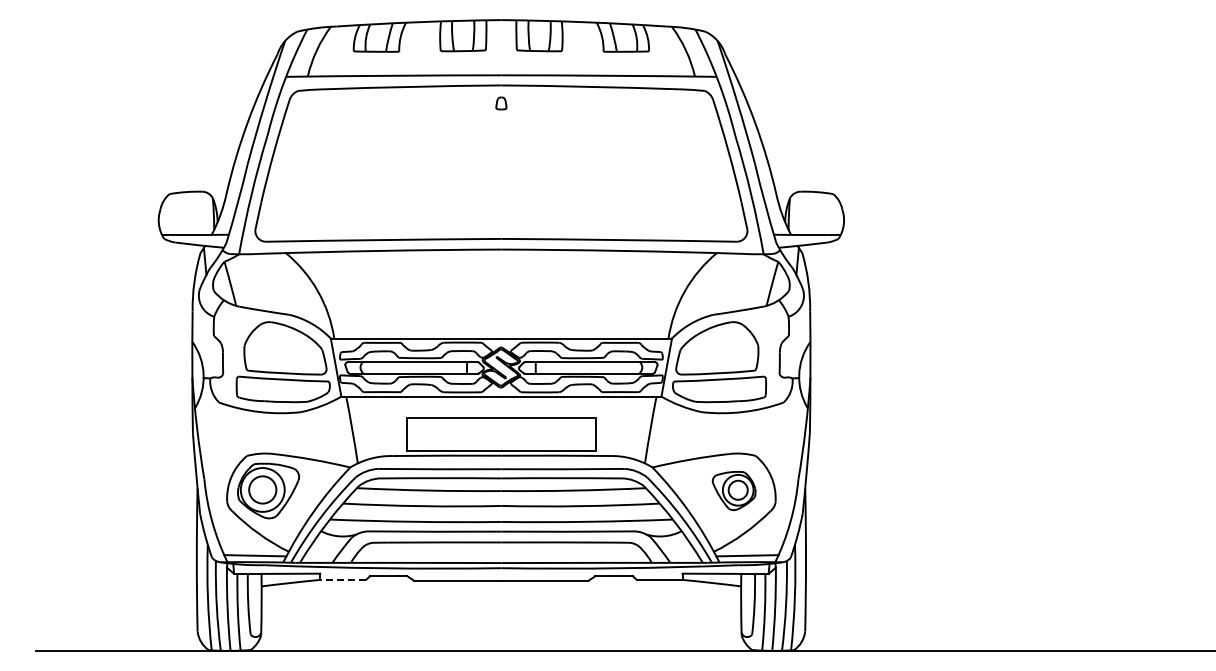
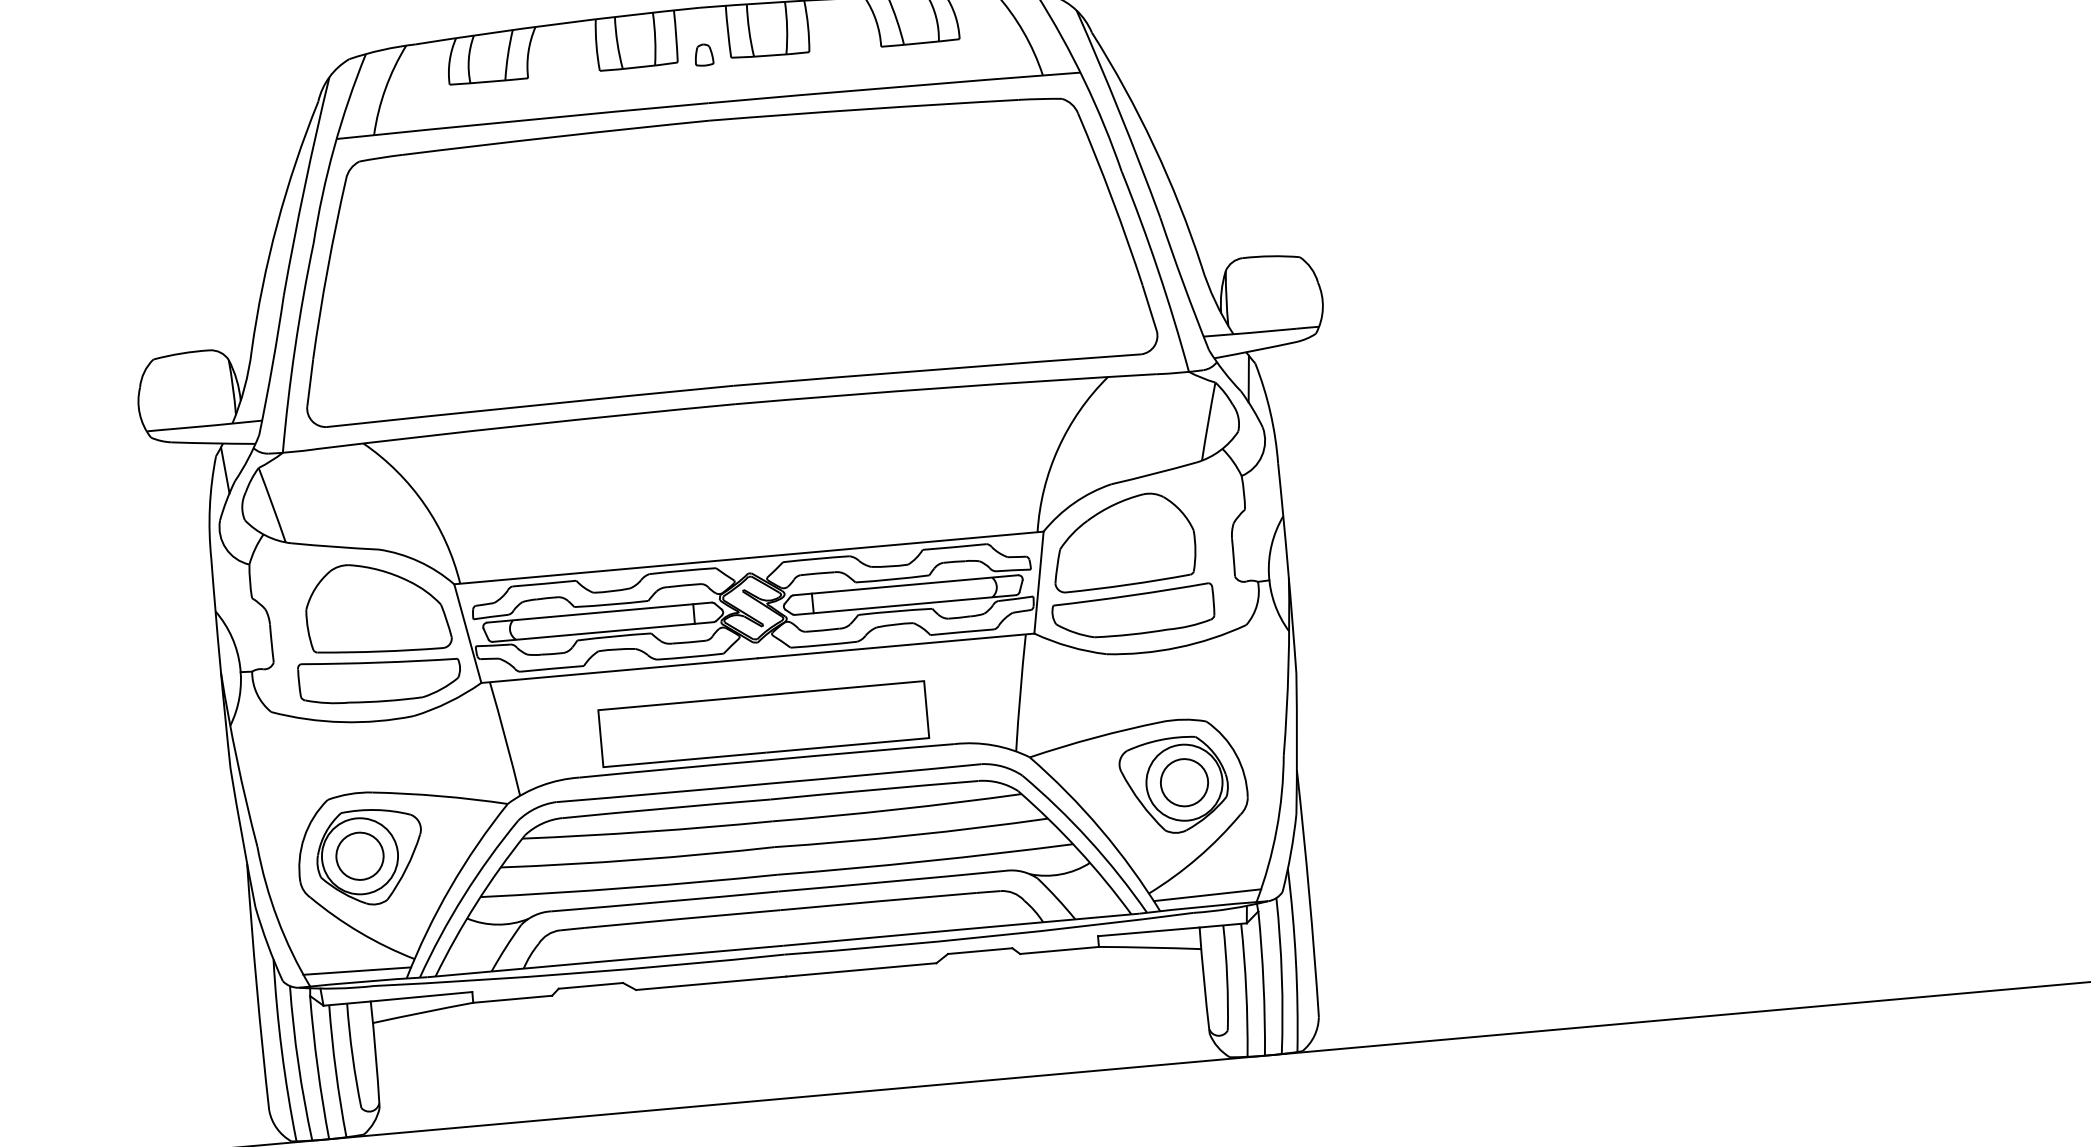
part: (501, 103) -> (704, 55), moved
part: (733, 490) -> (1173, 784), size x1.43
line: (343, 579) -> (513, 998), dashed -> solid

